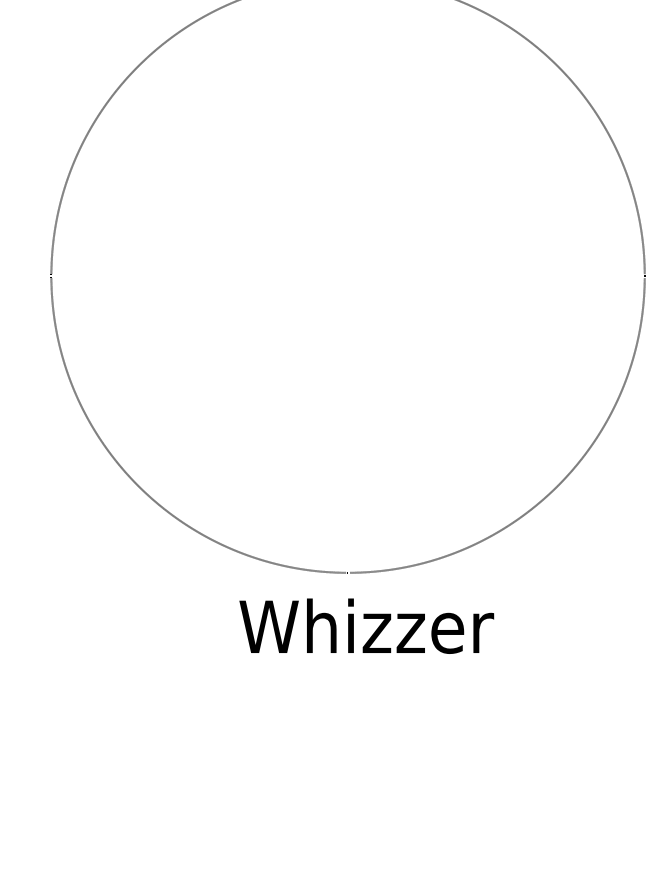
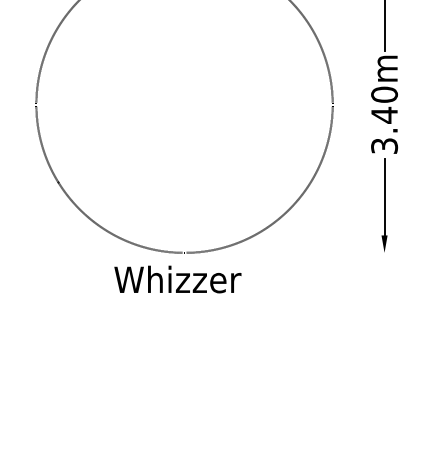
text: (365, 626) -> (177, 279), moved

